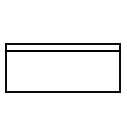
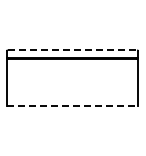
line: (63, 43) -> (72, 50), solid -> dashed
line: (63, 92) -> (72, 105), solid -> dashed

